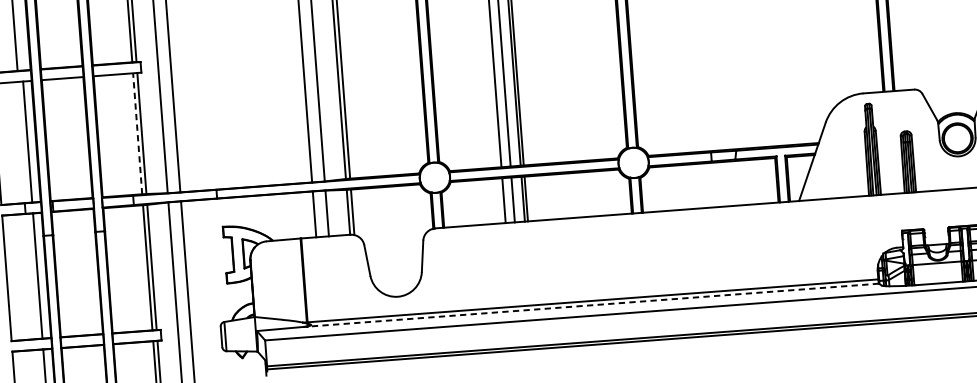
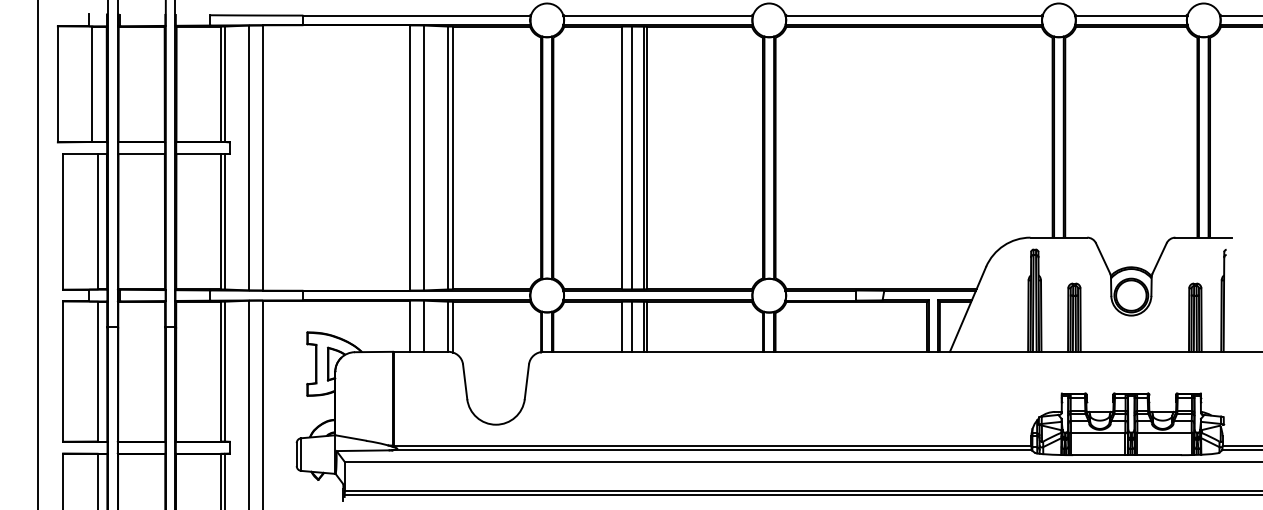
line: (137, 133) -> (220, 221), dashed -> solid
line: (593, 305) -> (712, 450), dashed -> solid

